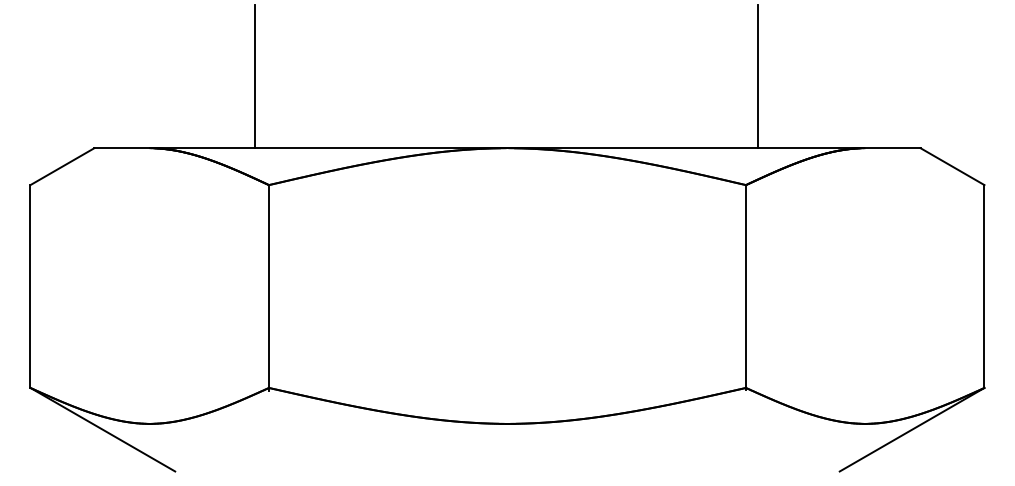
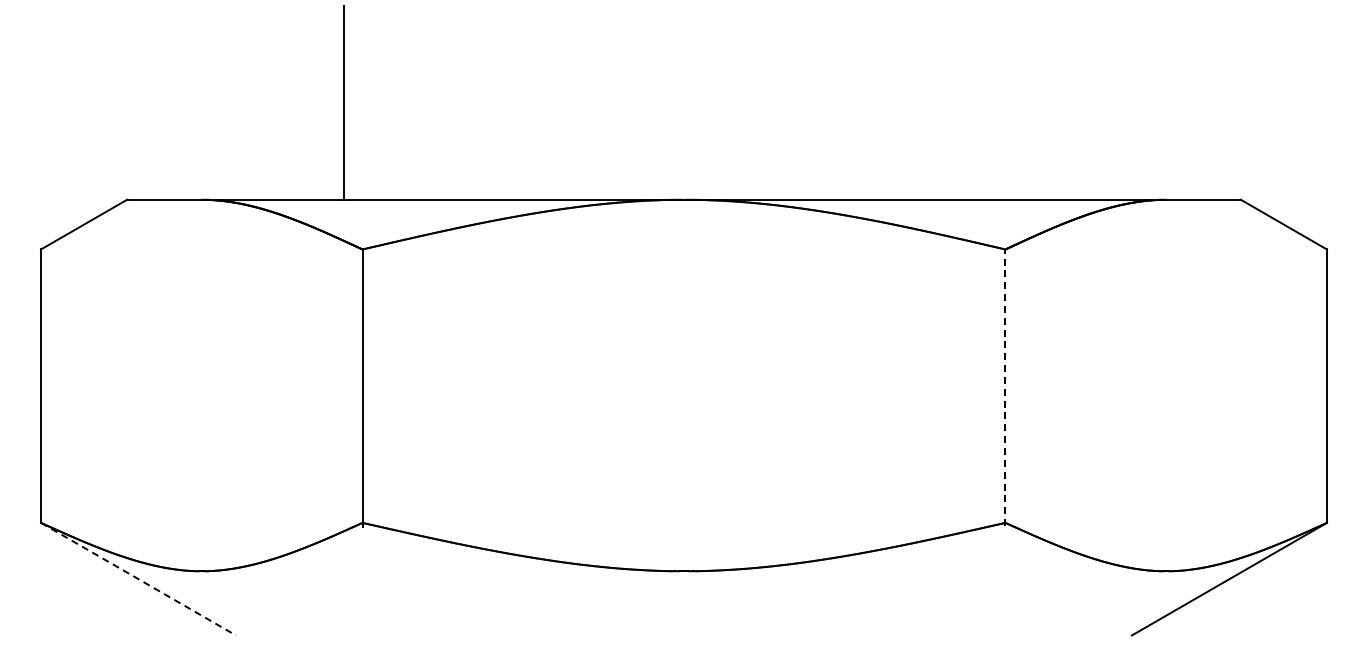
line: (757, 76) -> (1021, 102), removed
line: (746, 287) -> (1005, 387), solid -> dashed
line: (102, 429) -> (138, 579), solid -> dashed

